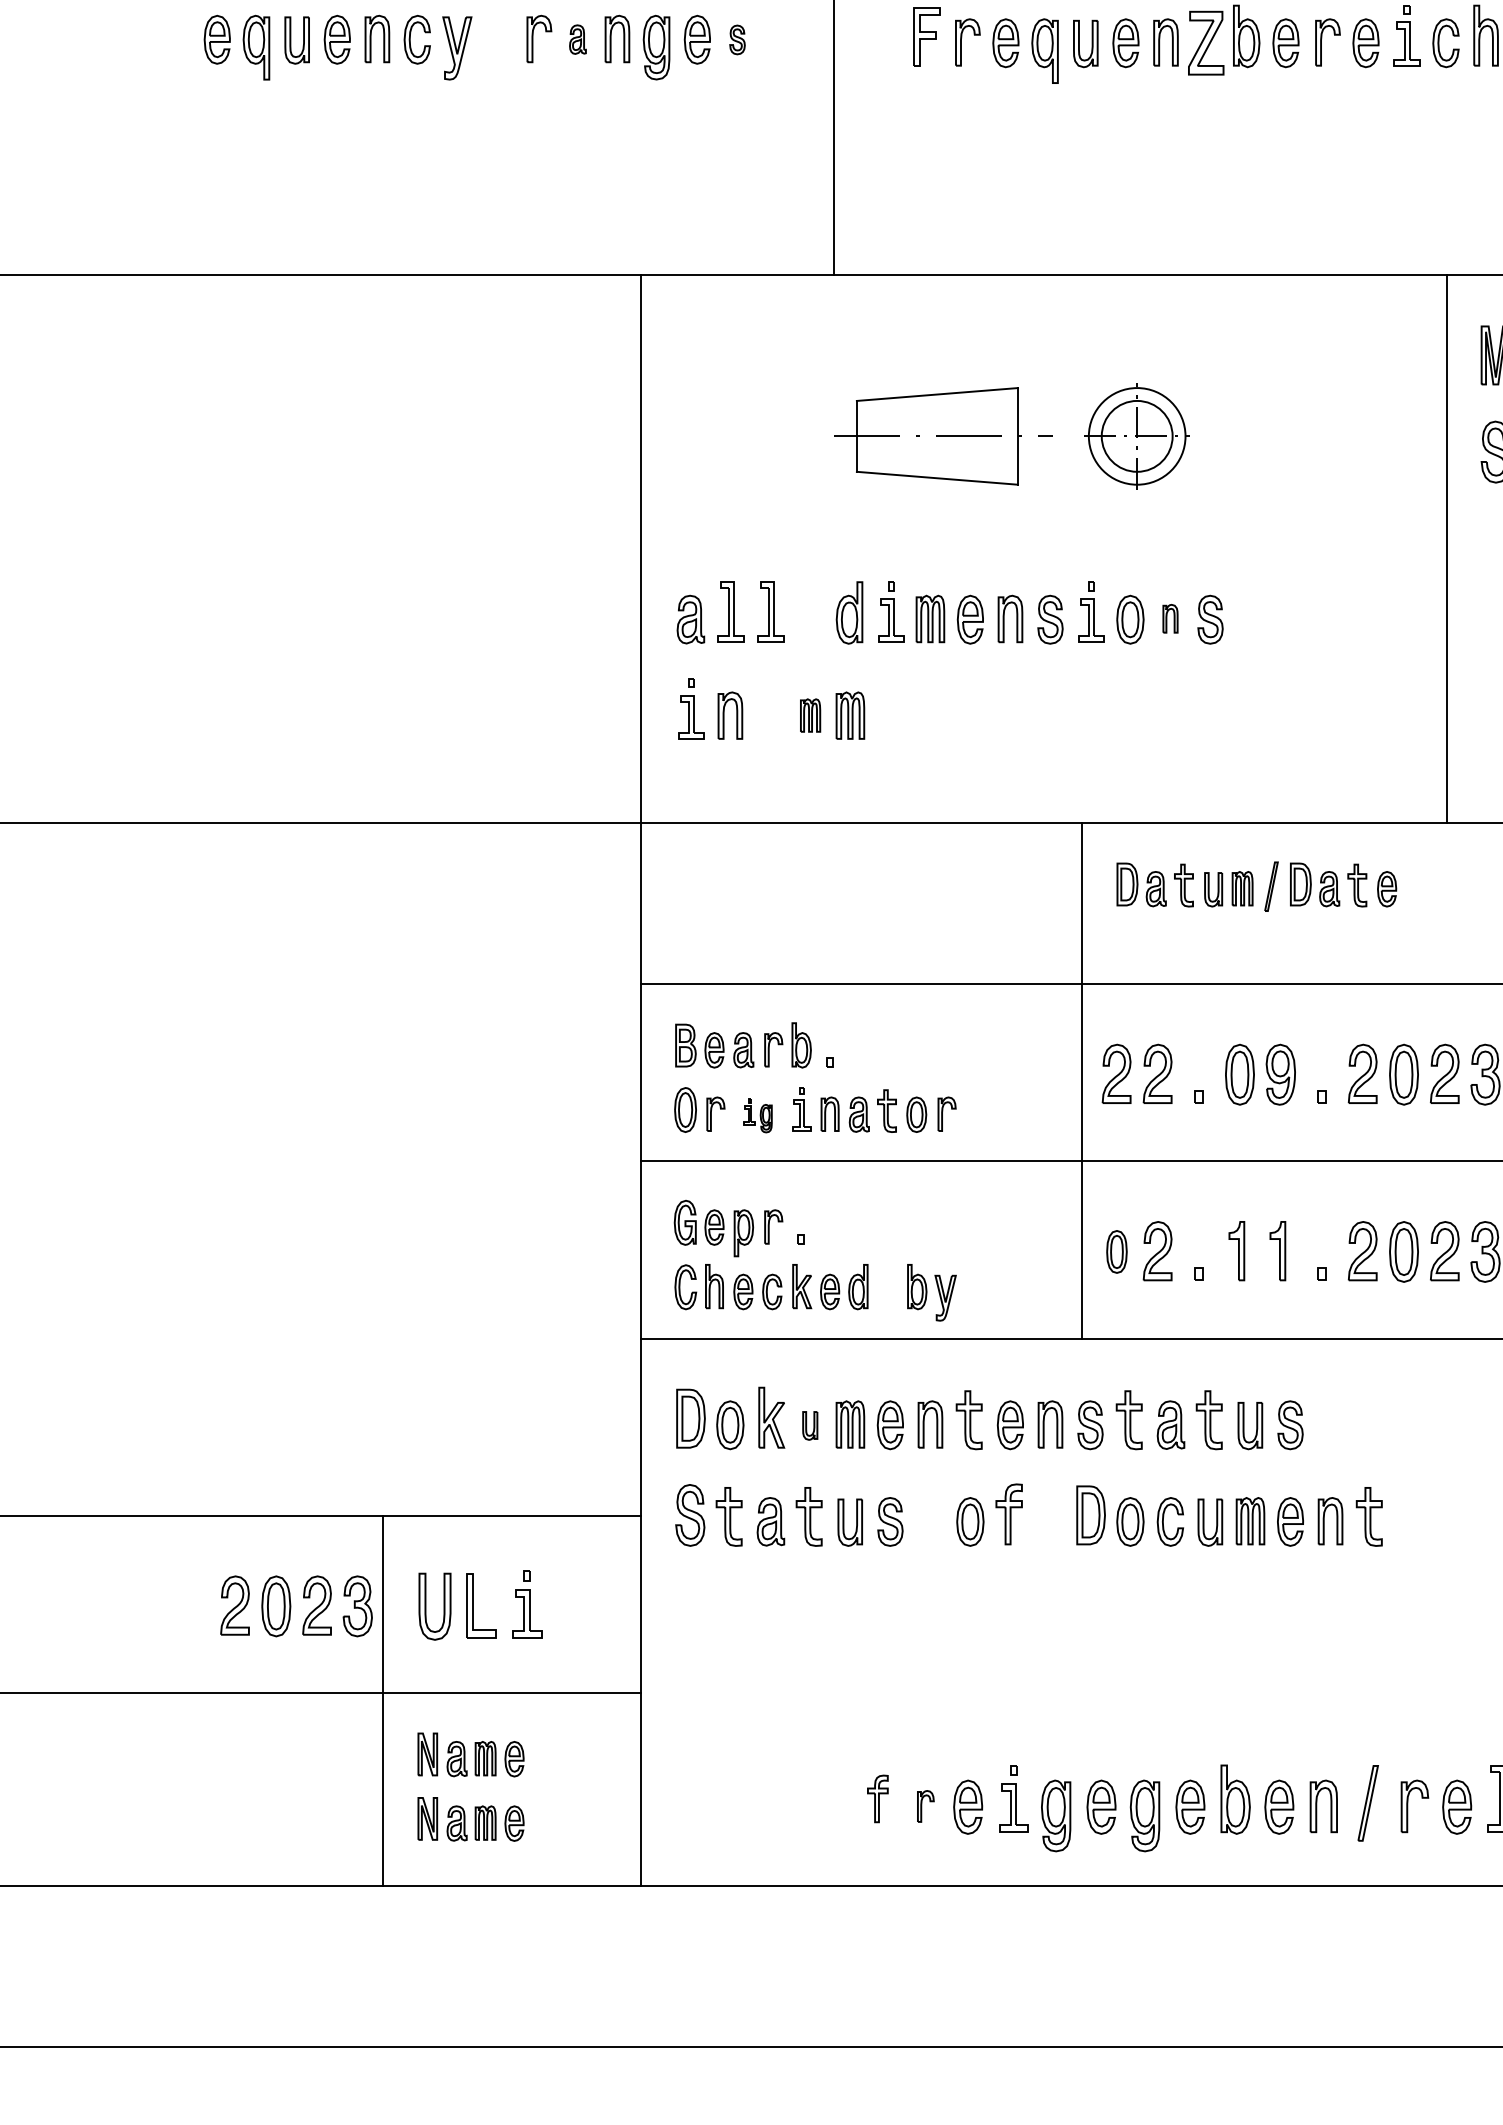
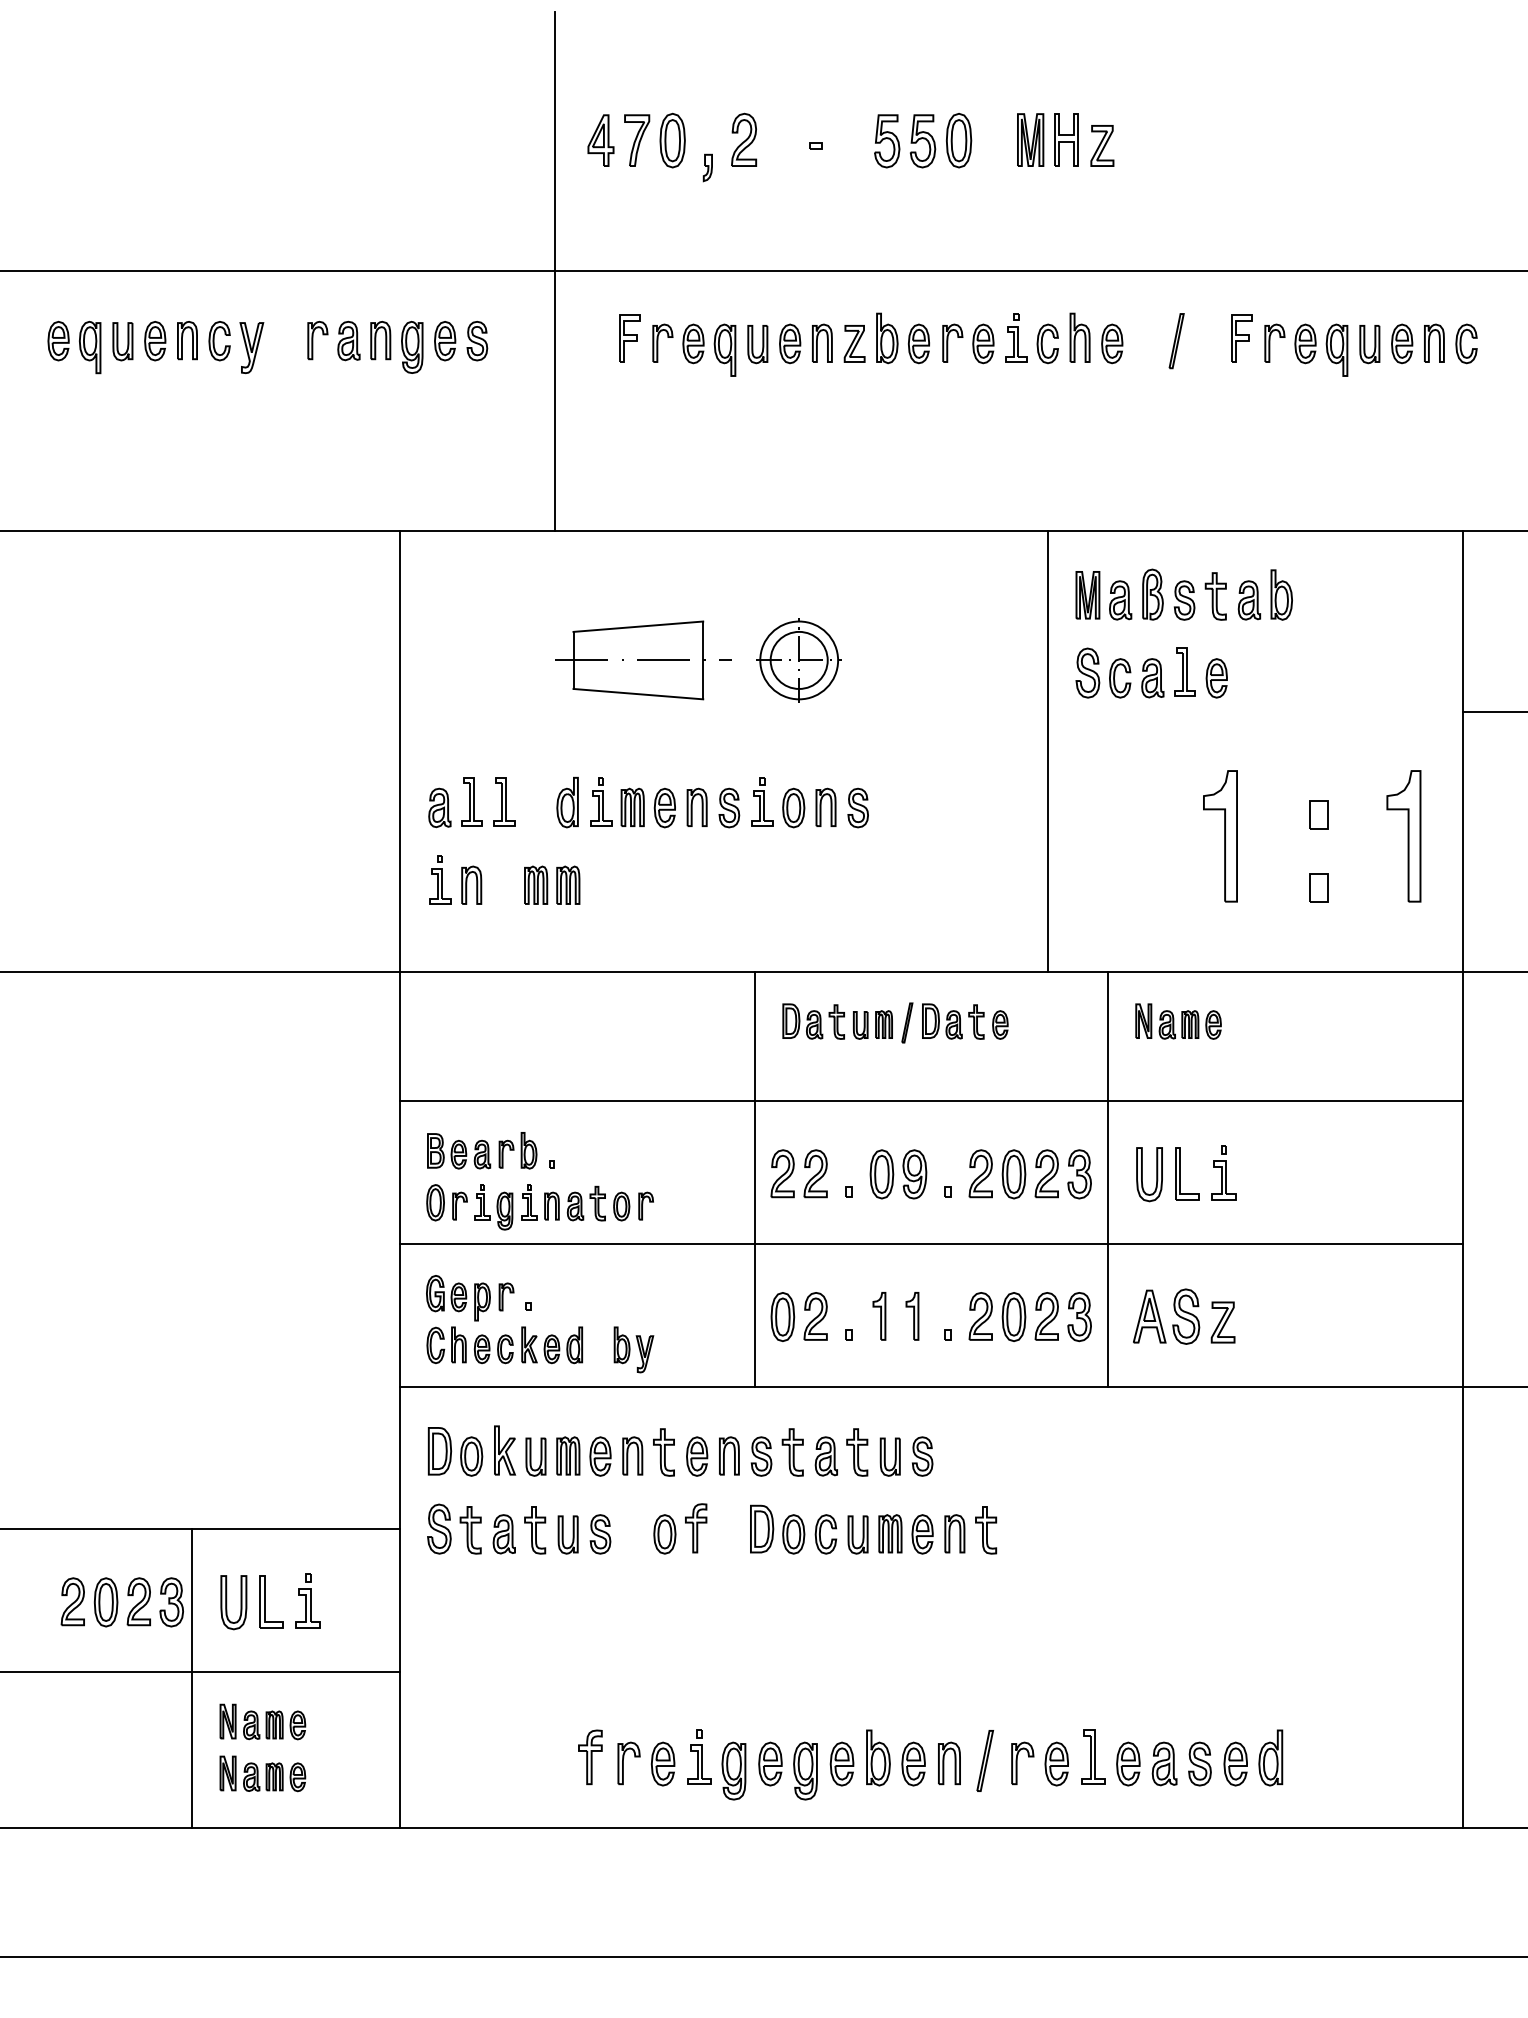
part: (577, 38) -> (348, 340), size x1.67
part: (737, 40) -> (477, 341), size x1.67
part: (1205, 42) -> (854, 343), size x0.71
part: (1169, 617) -> (825, 806), size x1.67
part: (810, 714) -> (536, 884), size x1.43
part: (757, 1115) -> (493, 1207), size x1.67
part: (1116, 1251) -> (782, 1316), size x1.43
part: (809, 1425) -> (535, 1456), size x1.67
part: (877, 1799) -> (590, 1757), size x1.43
part: (925, 1806) -> (628, 1763), size x1.67

